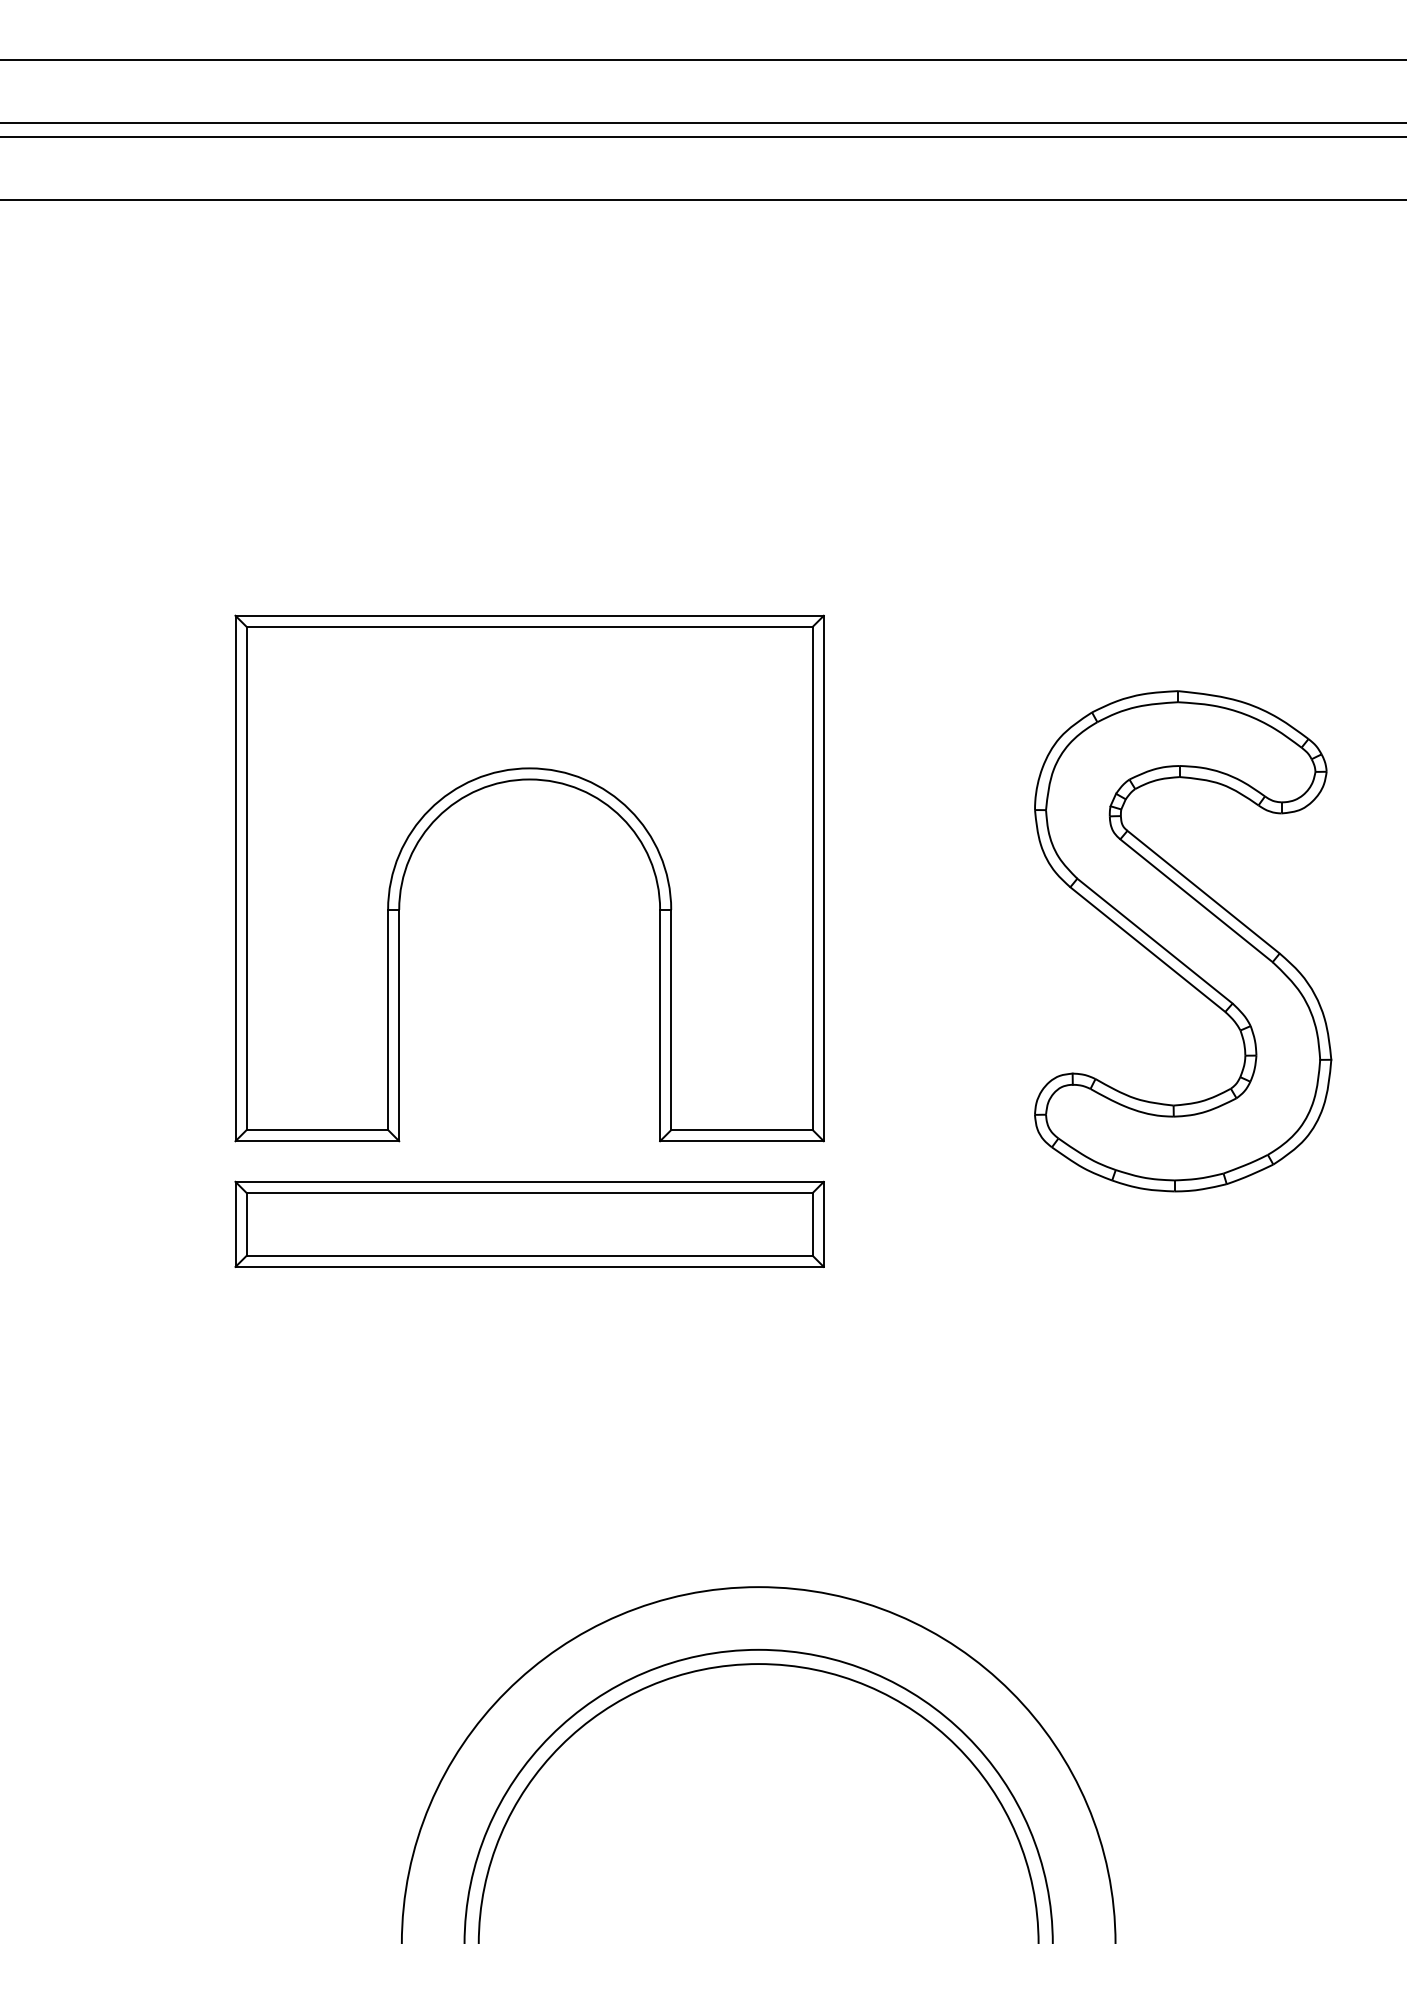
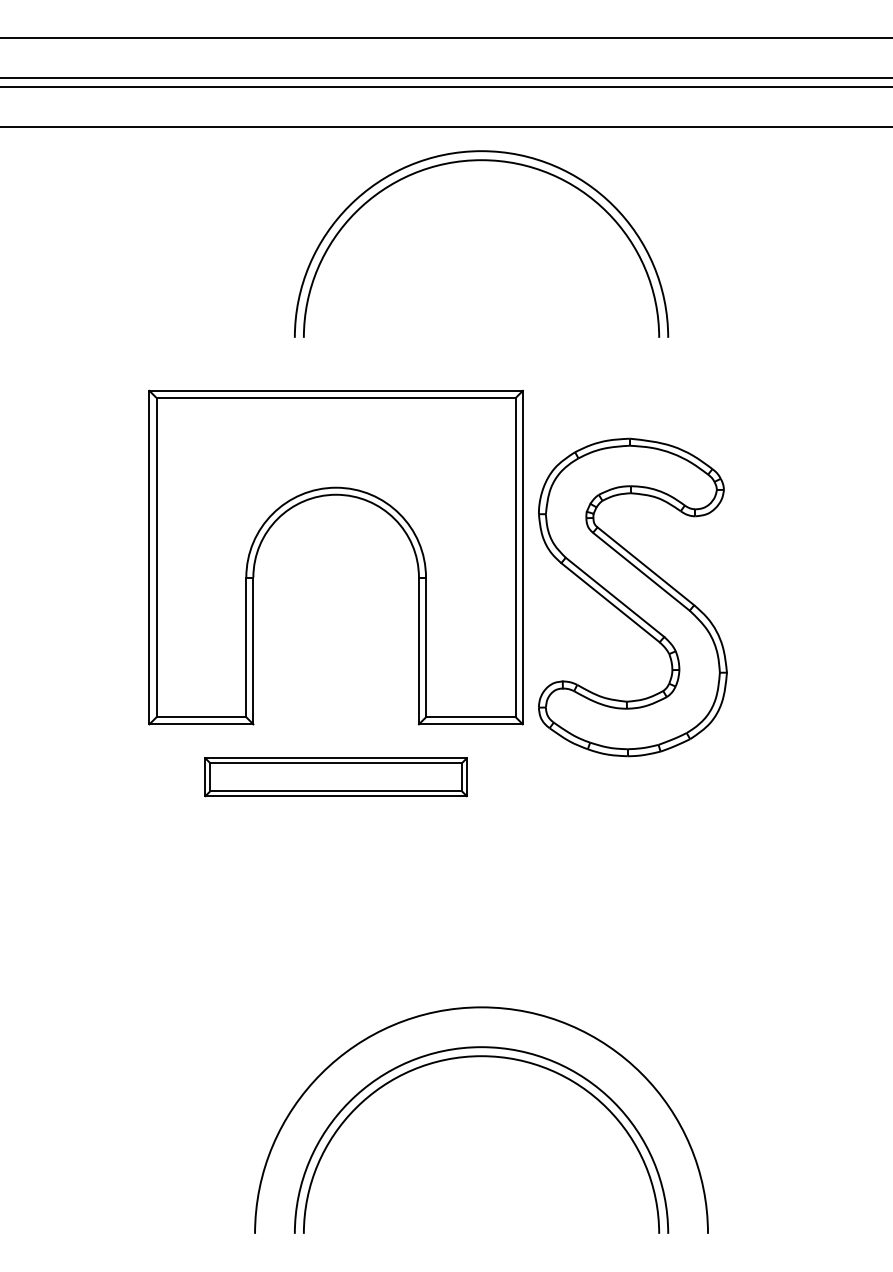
part: (758, 254) -> (481, 161), added
part: (1182, 941) -> (632, 597), moved
part: (528, 1224) -> (335, 777), size x0.7

